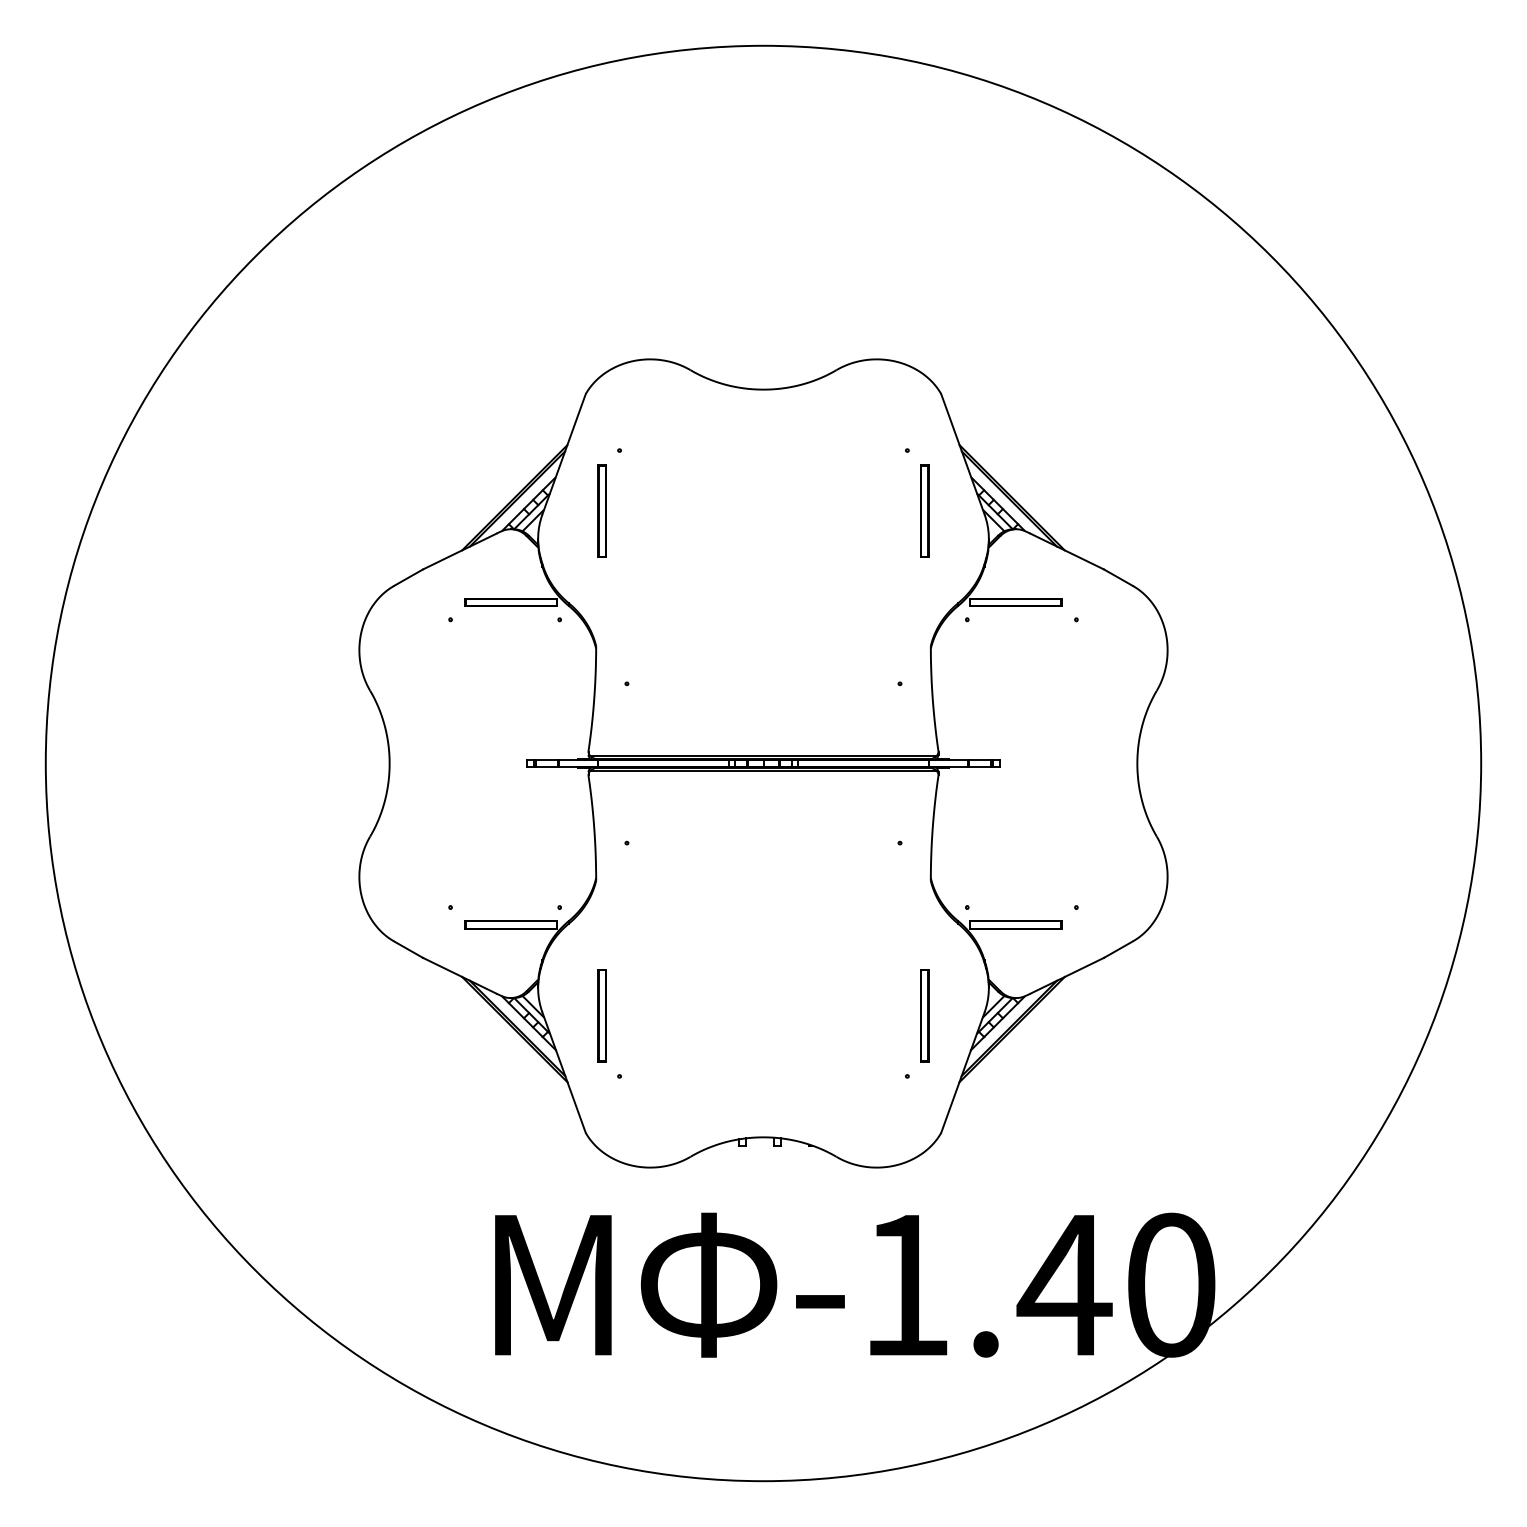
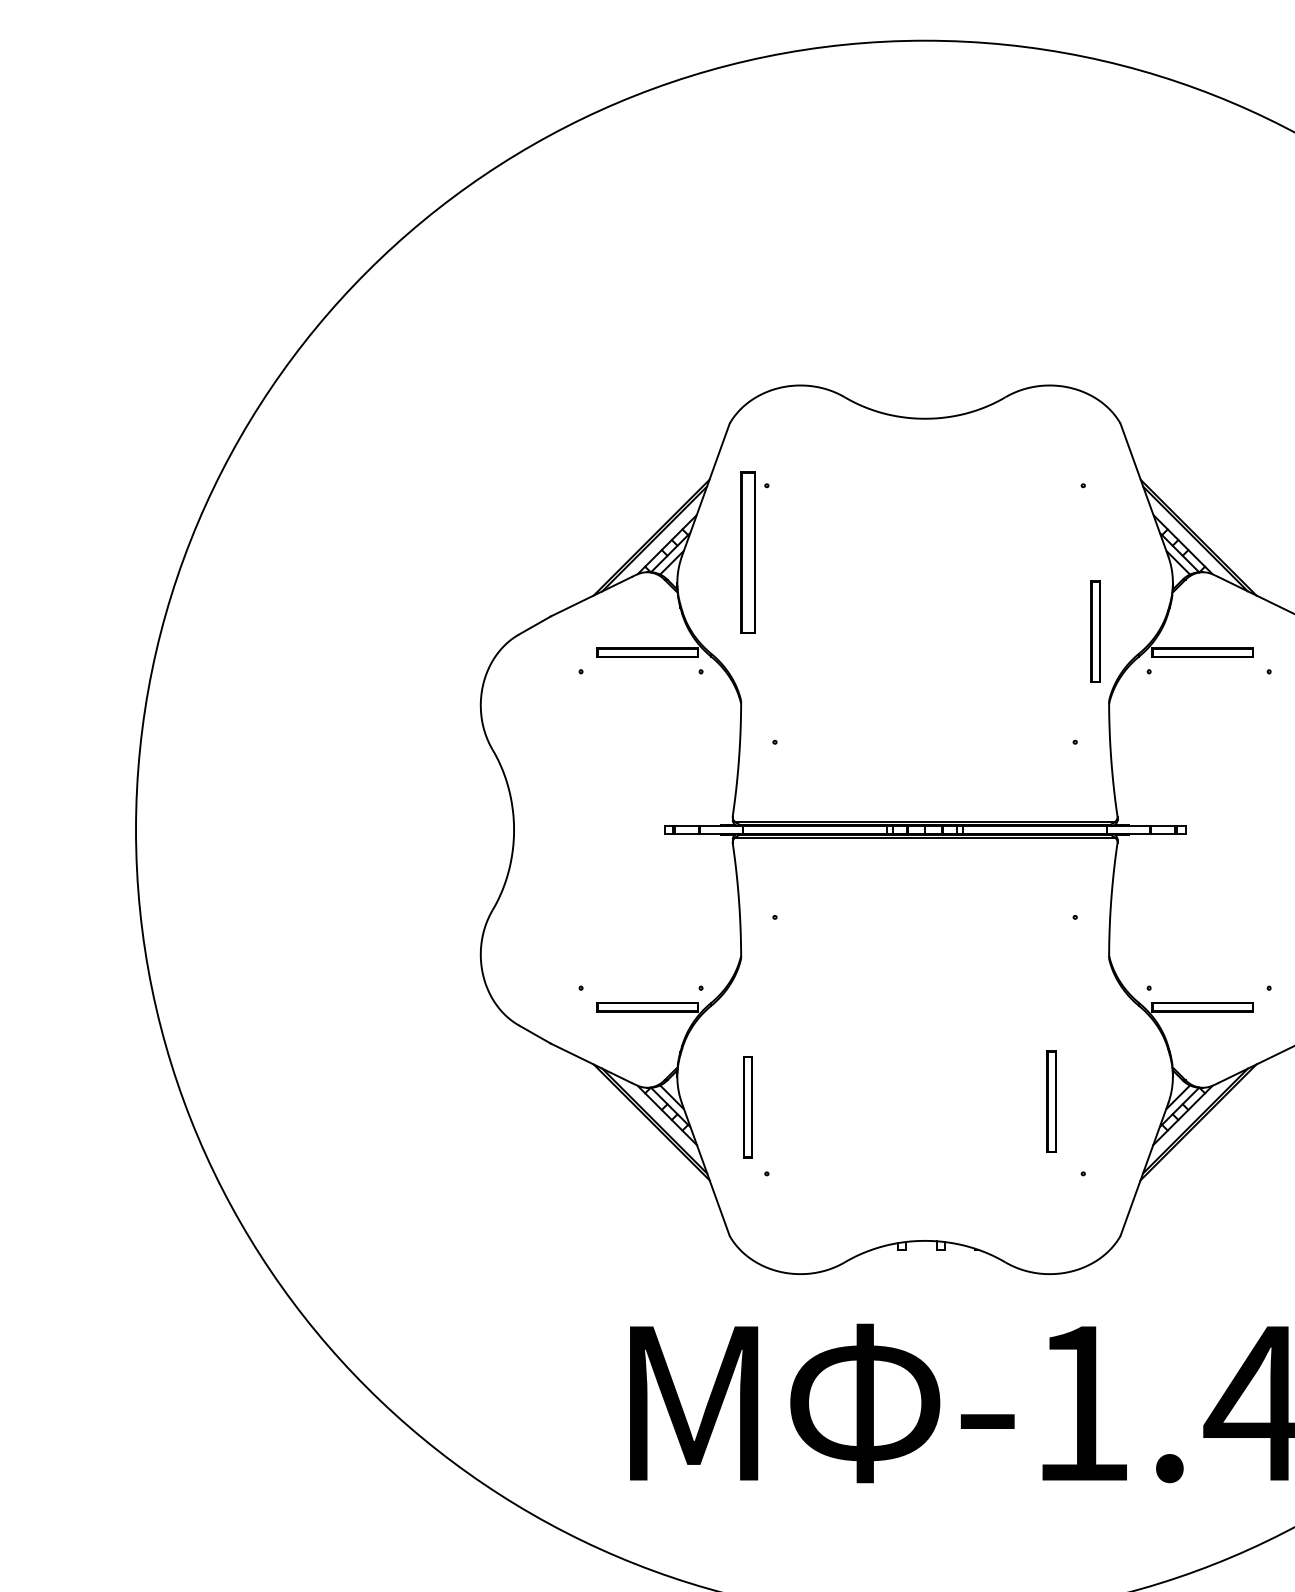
part: (601, 510) -> (747, 551), size x1.6
part: (924, 510) -> (1095, 630), moved
part: (924, 1015) -> (1051, 1101), moved

